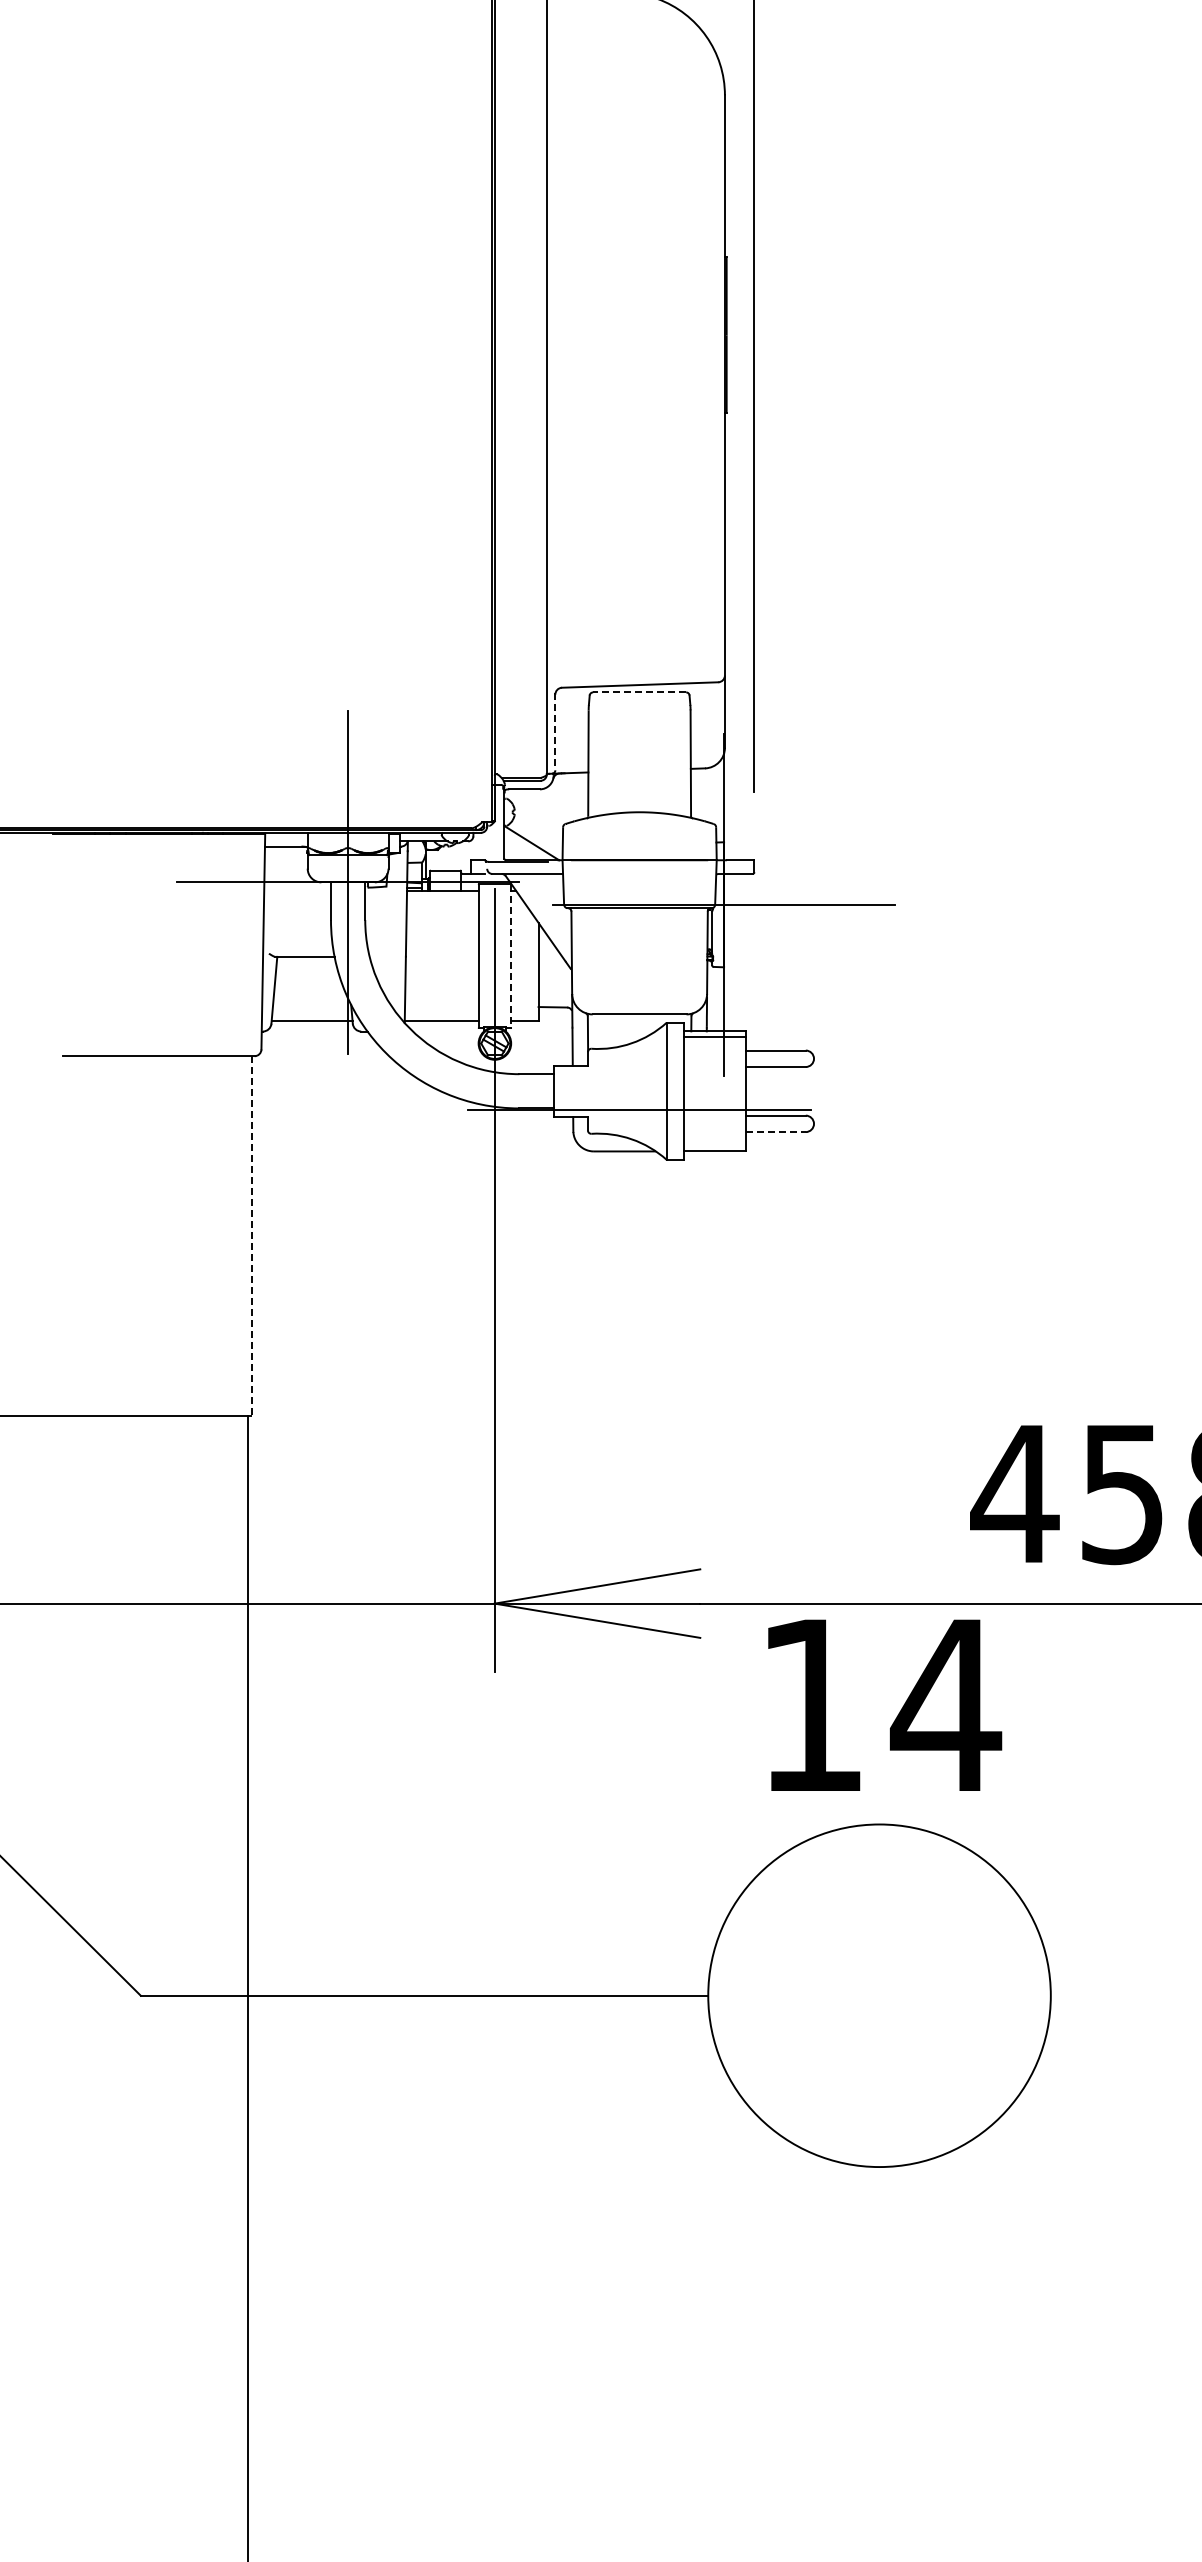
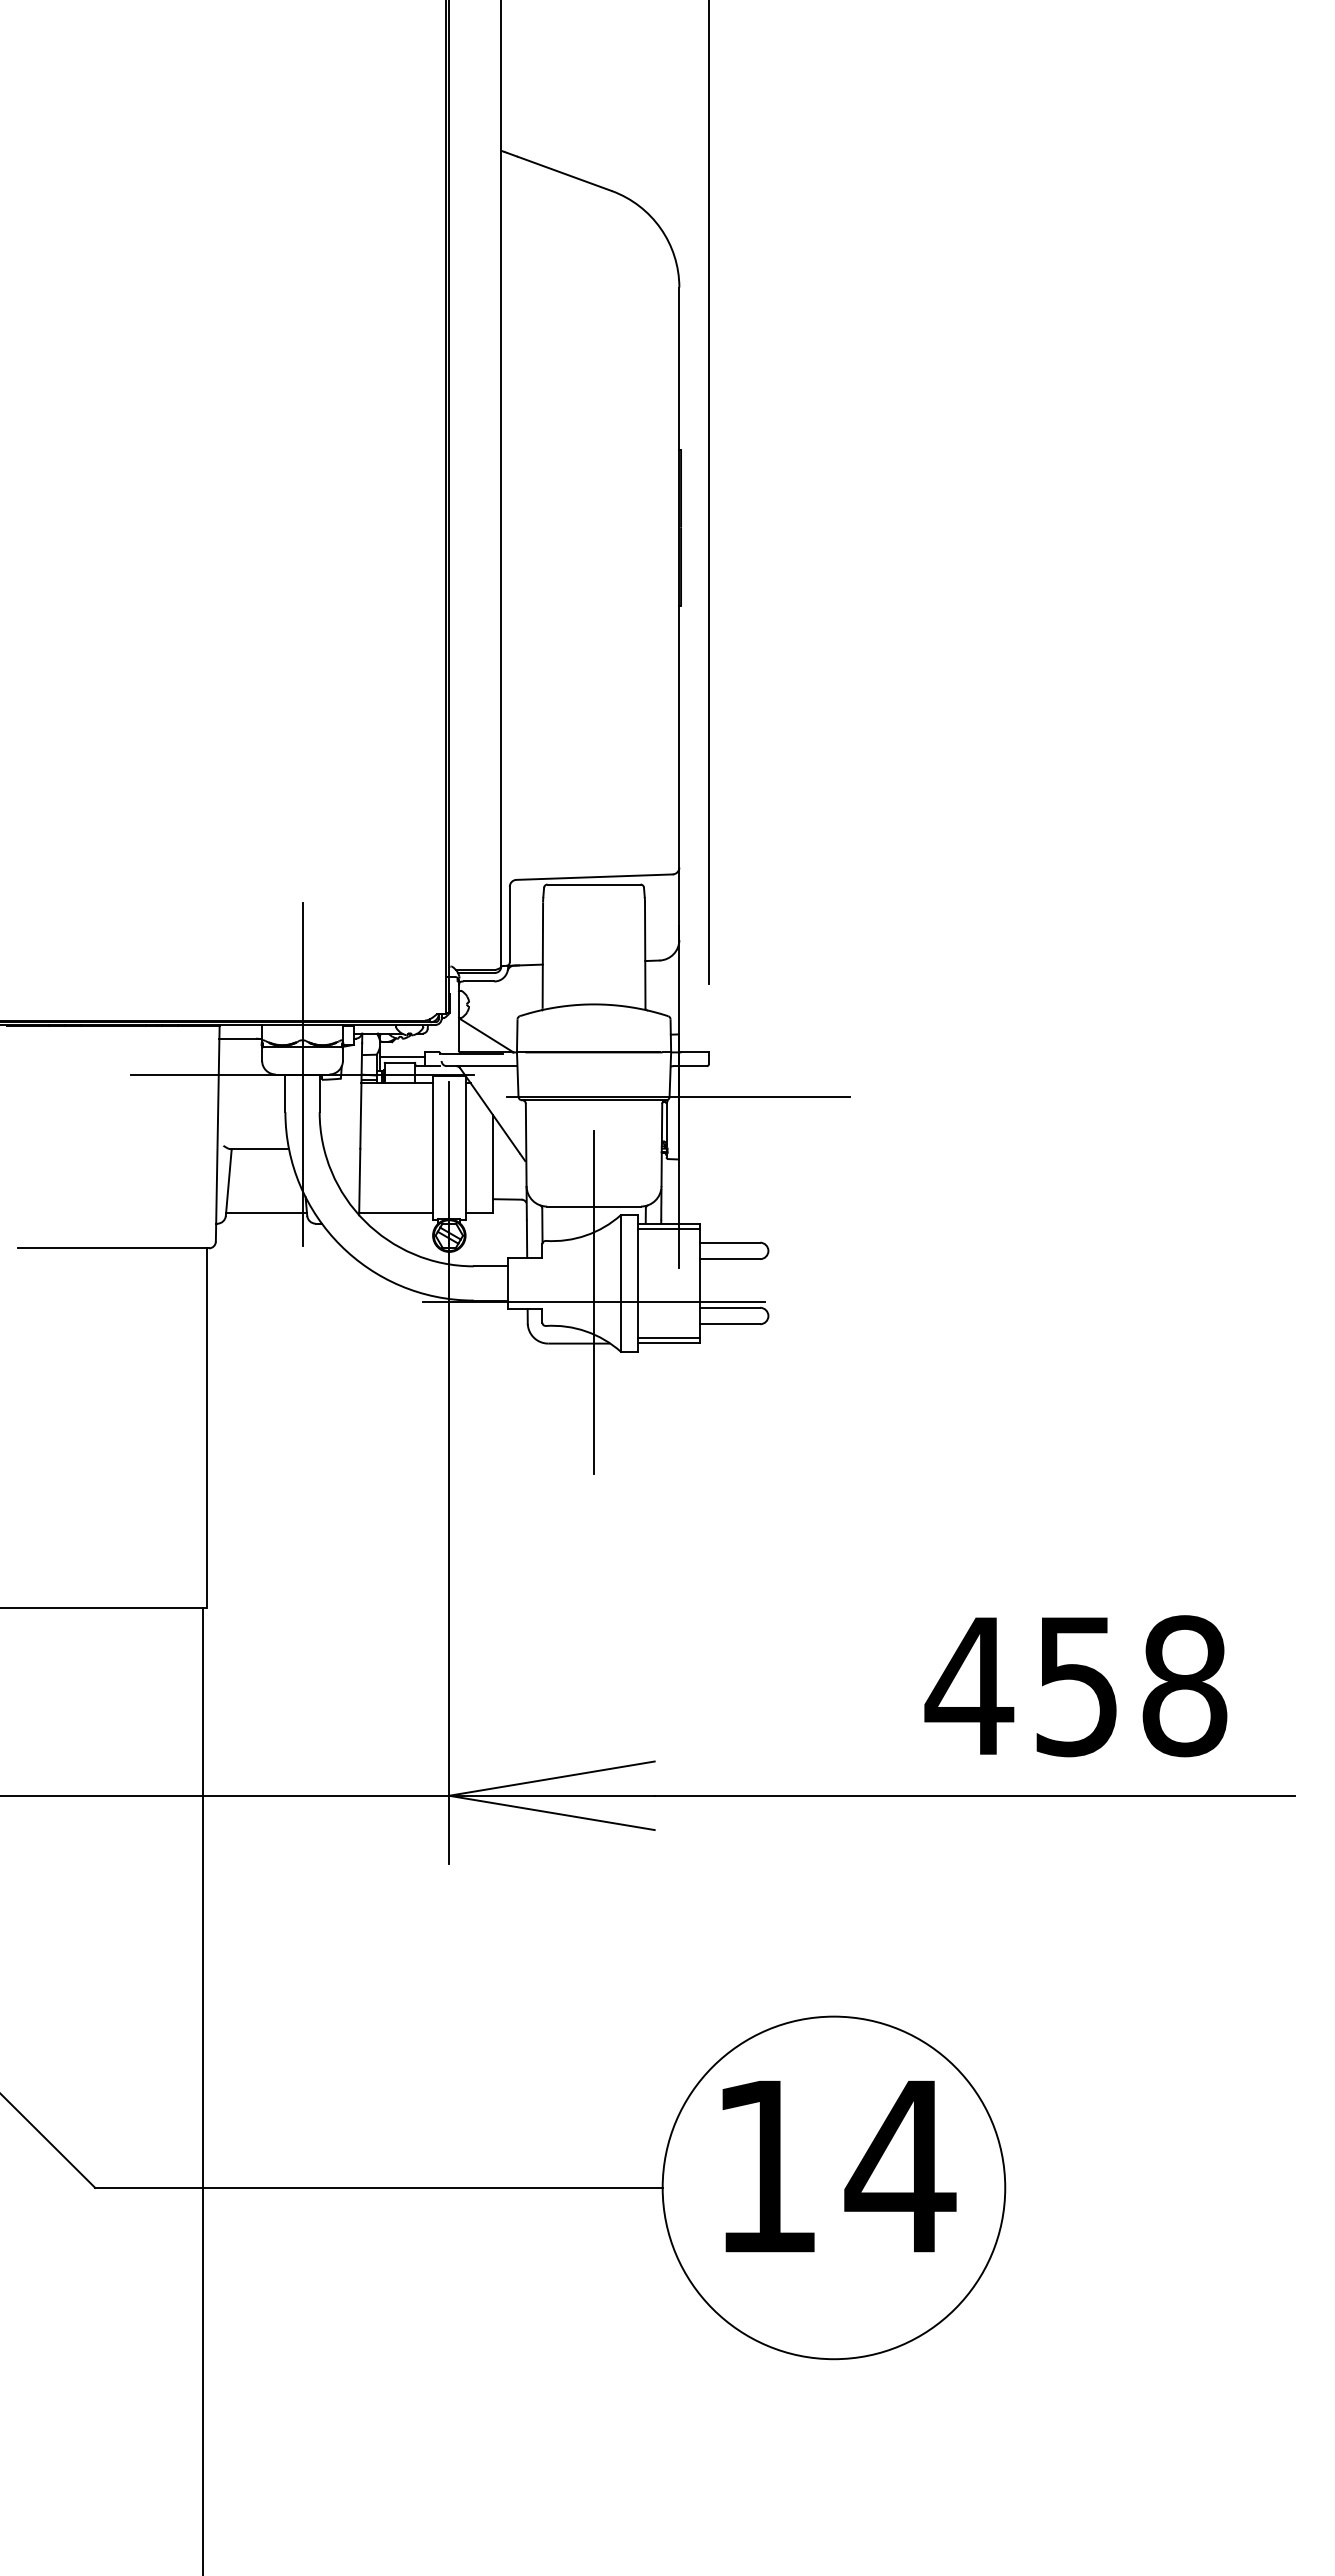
line: (640, 692) -> (594, 884), dashed -> solid
line: (555, 732) -> (509, 924), dashed -> solid
line: (448, 864) -> (402, 1056), added
line: (511, 956) -> (465, 1148), dashed -> solid
line: (640, 1110) -> (594, 1302), added
line: (776, 1132) -> (730, 1324), dashed -> solid
line: (714, 1146) -> (668, 1338), added
line: (252, 1236) -> (206, 1428), dashed -> solid
text: (885, 1705) -> (839, 2166), moved

